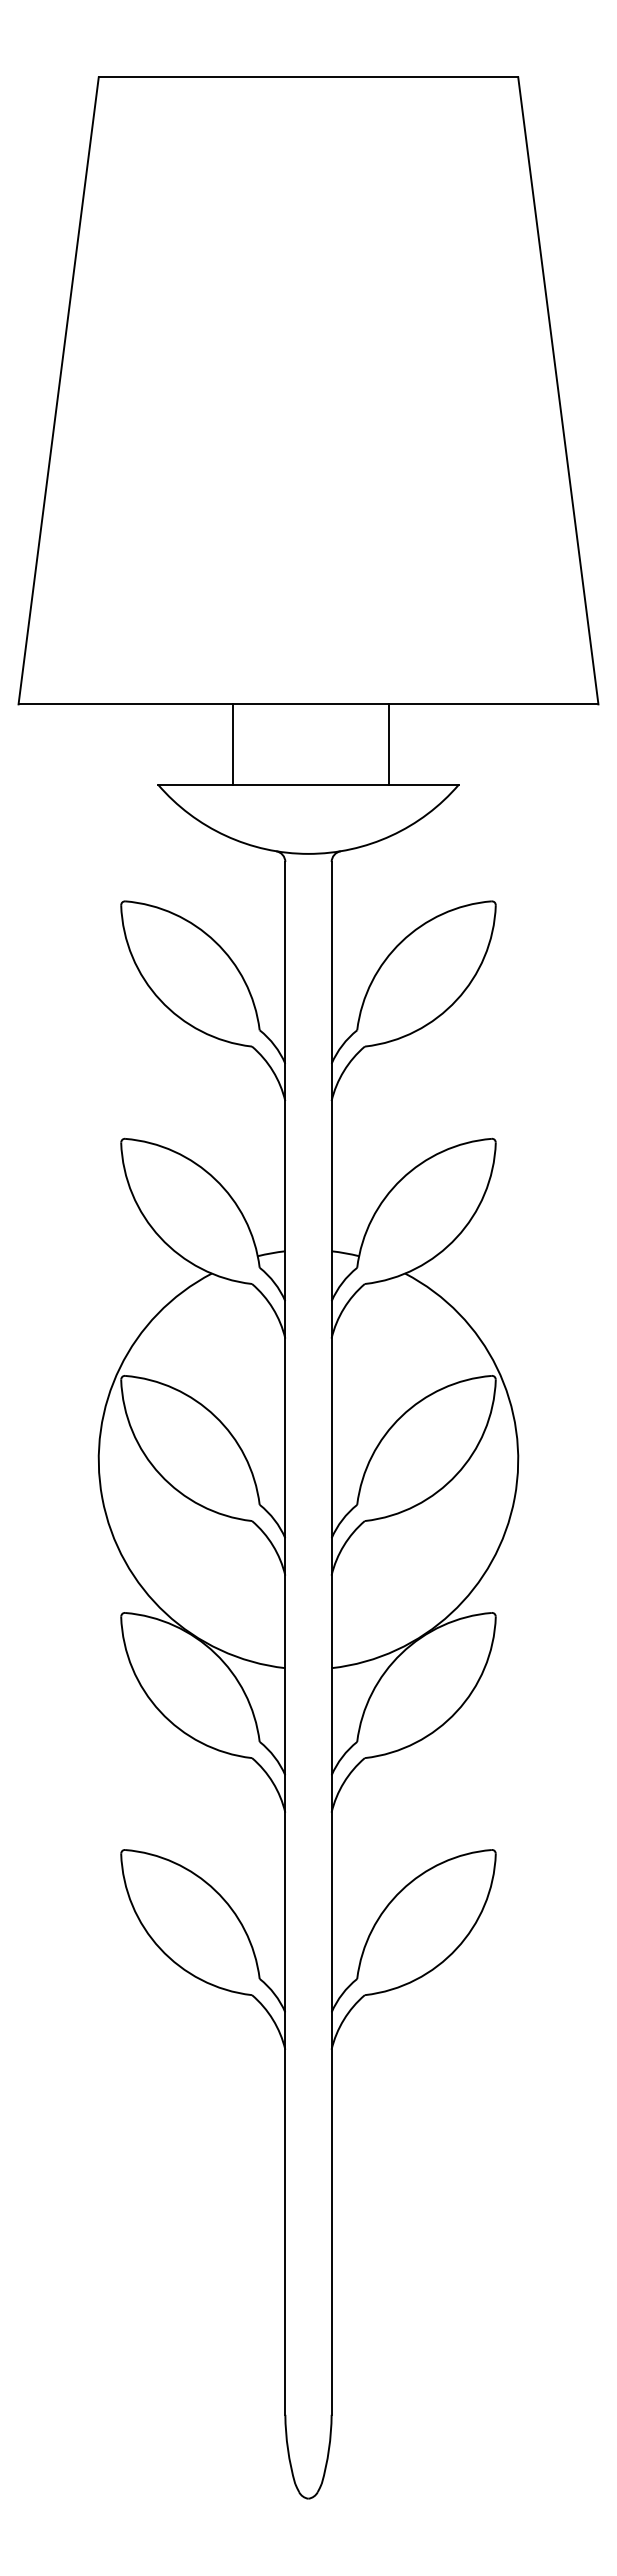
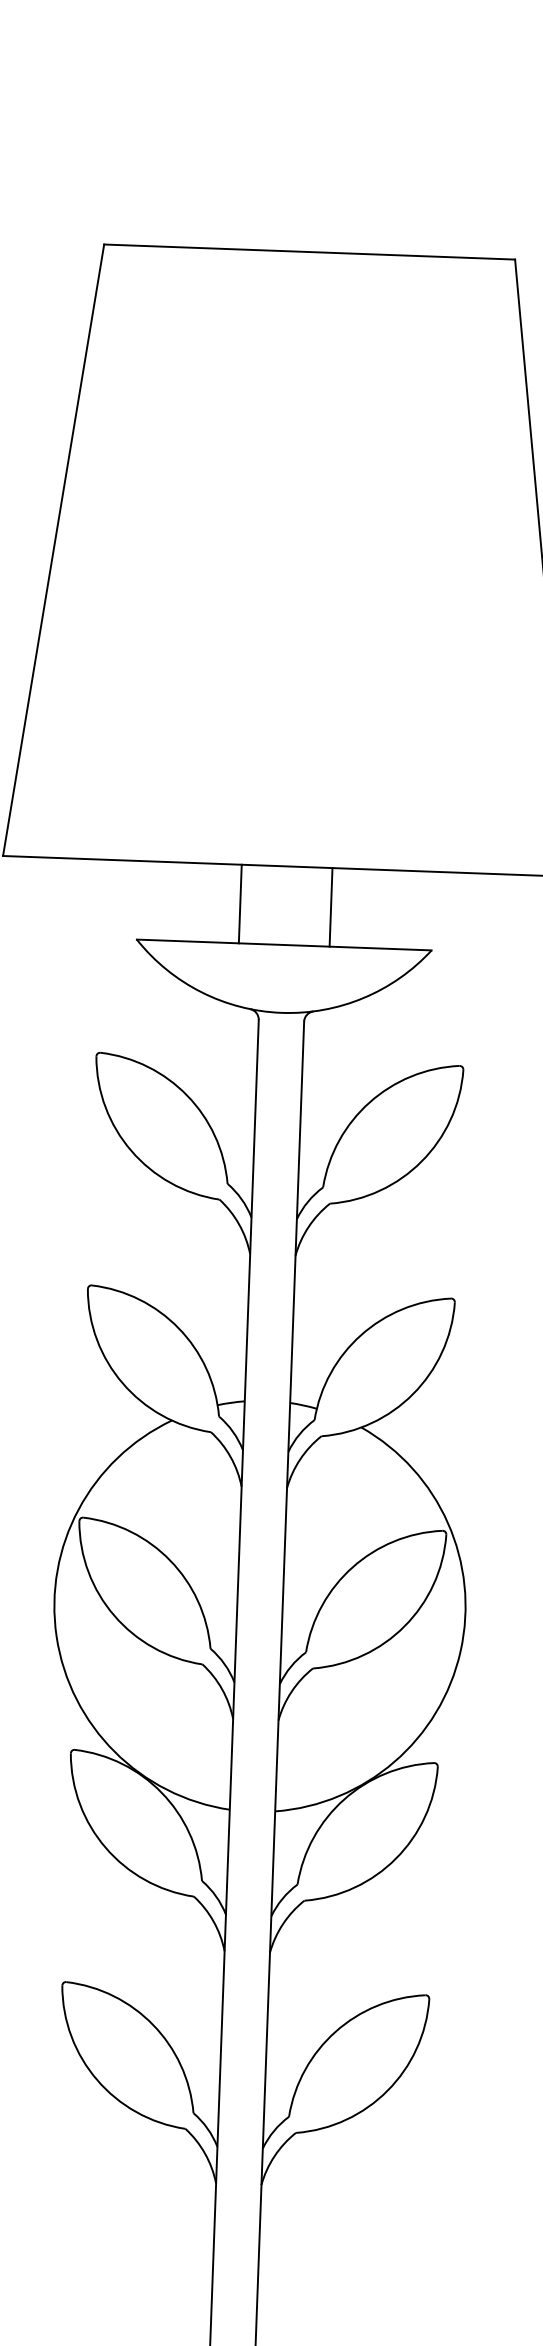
line: (233, 744) -> (240, 904), moved
line: (388, 744) -> (330, 907), moved

